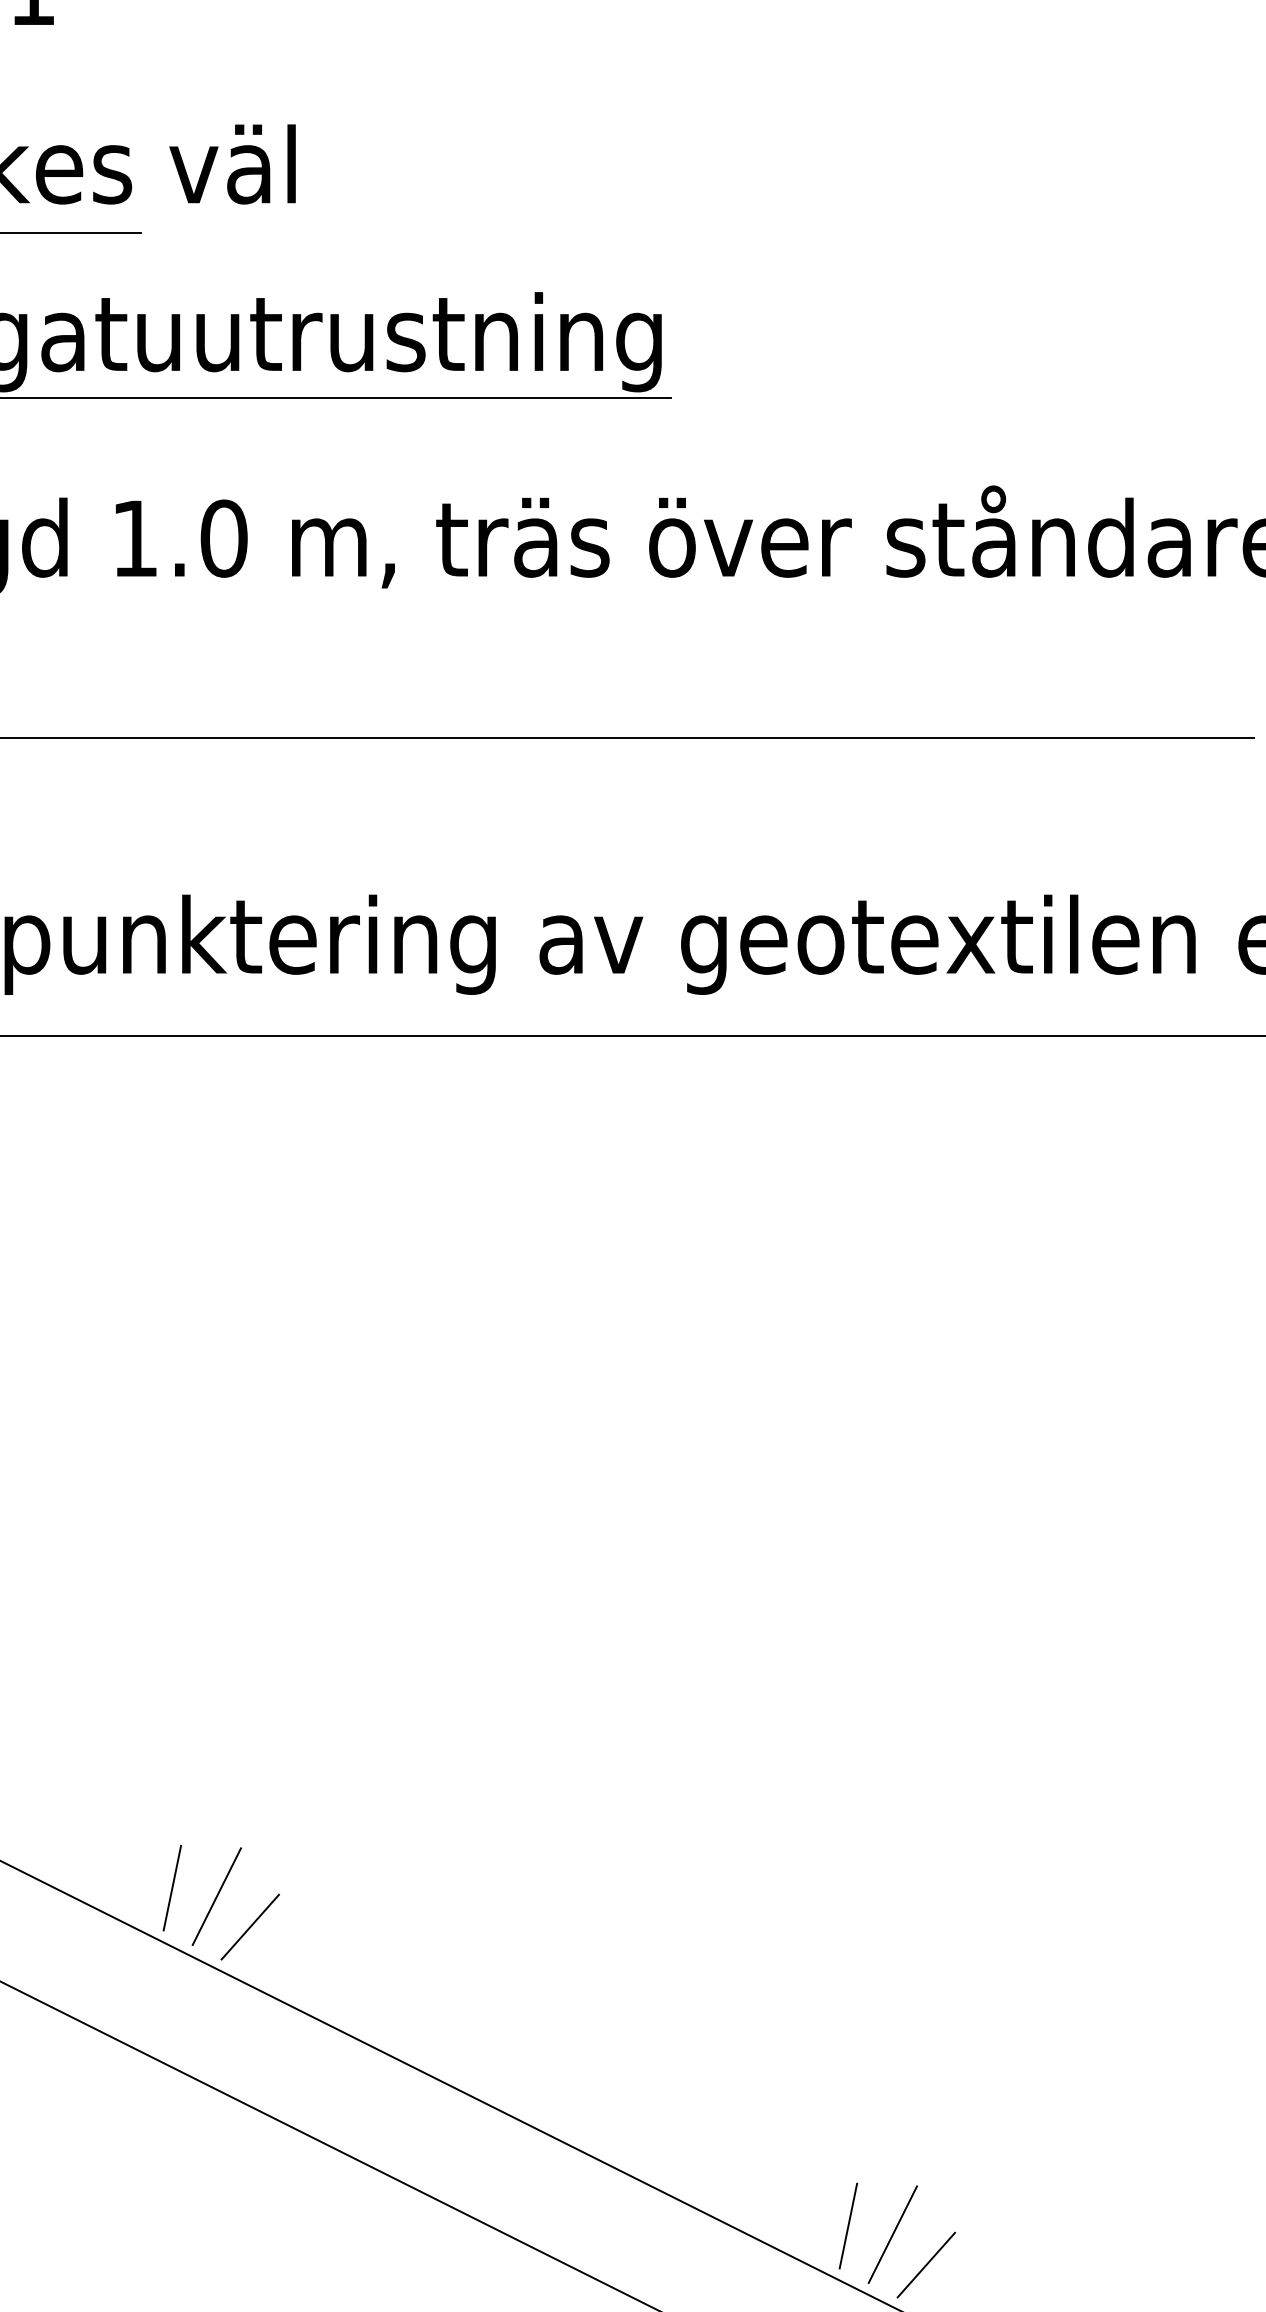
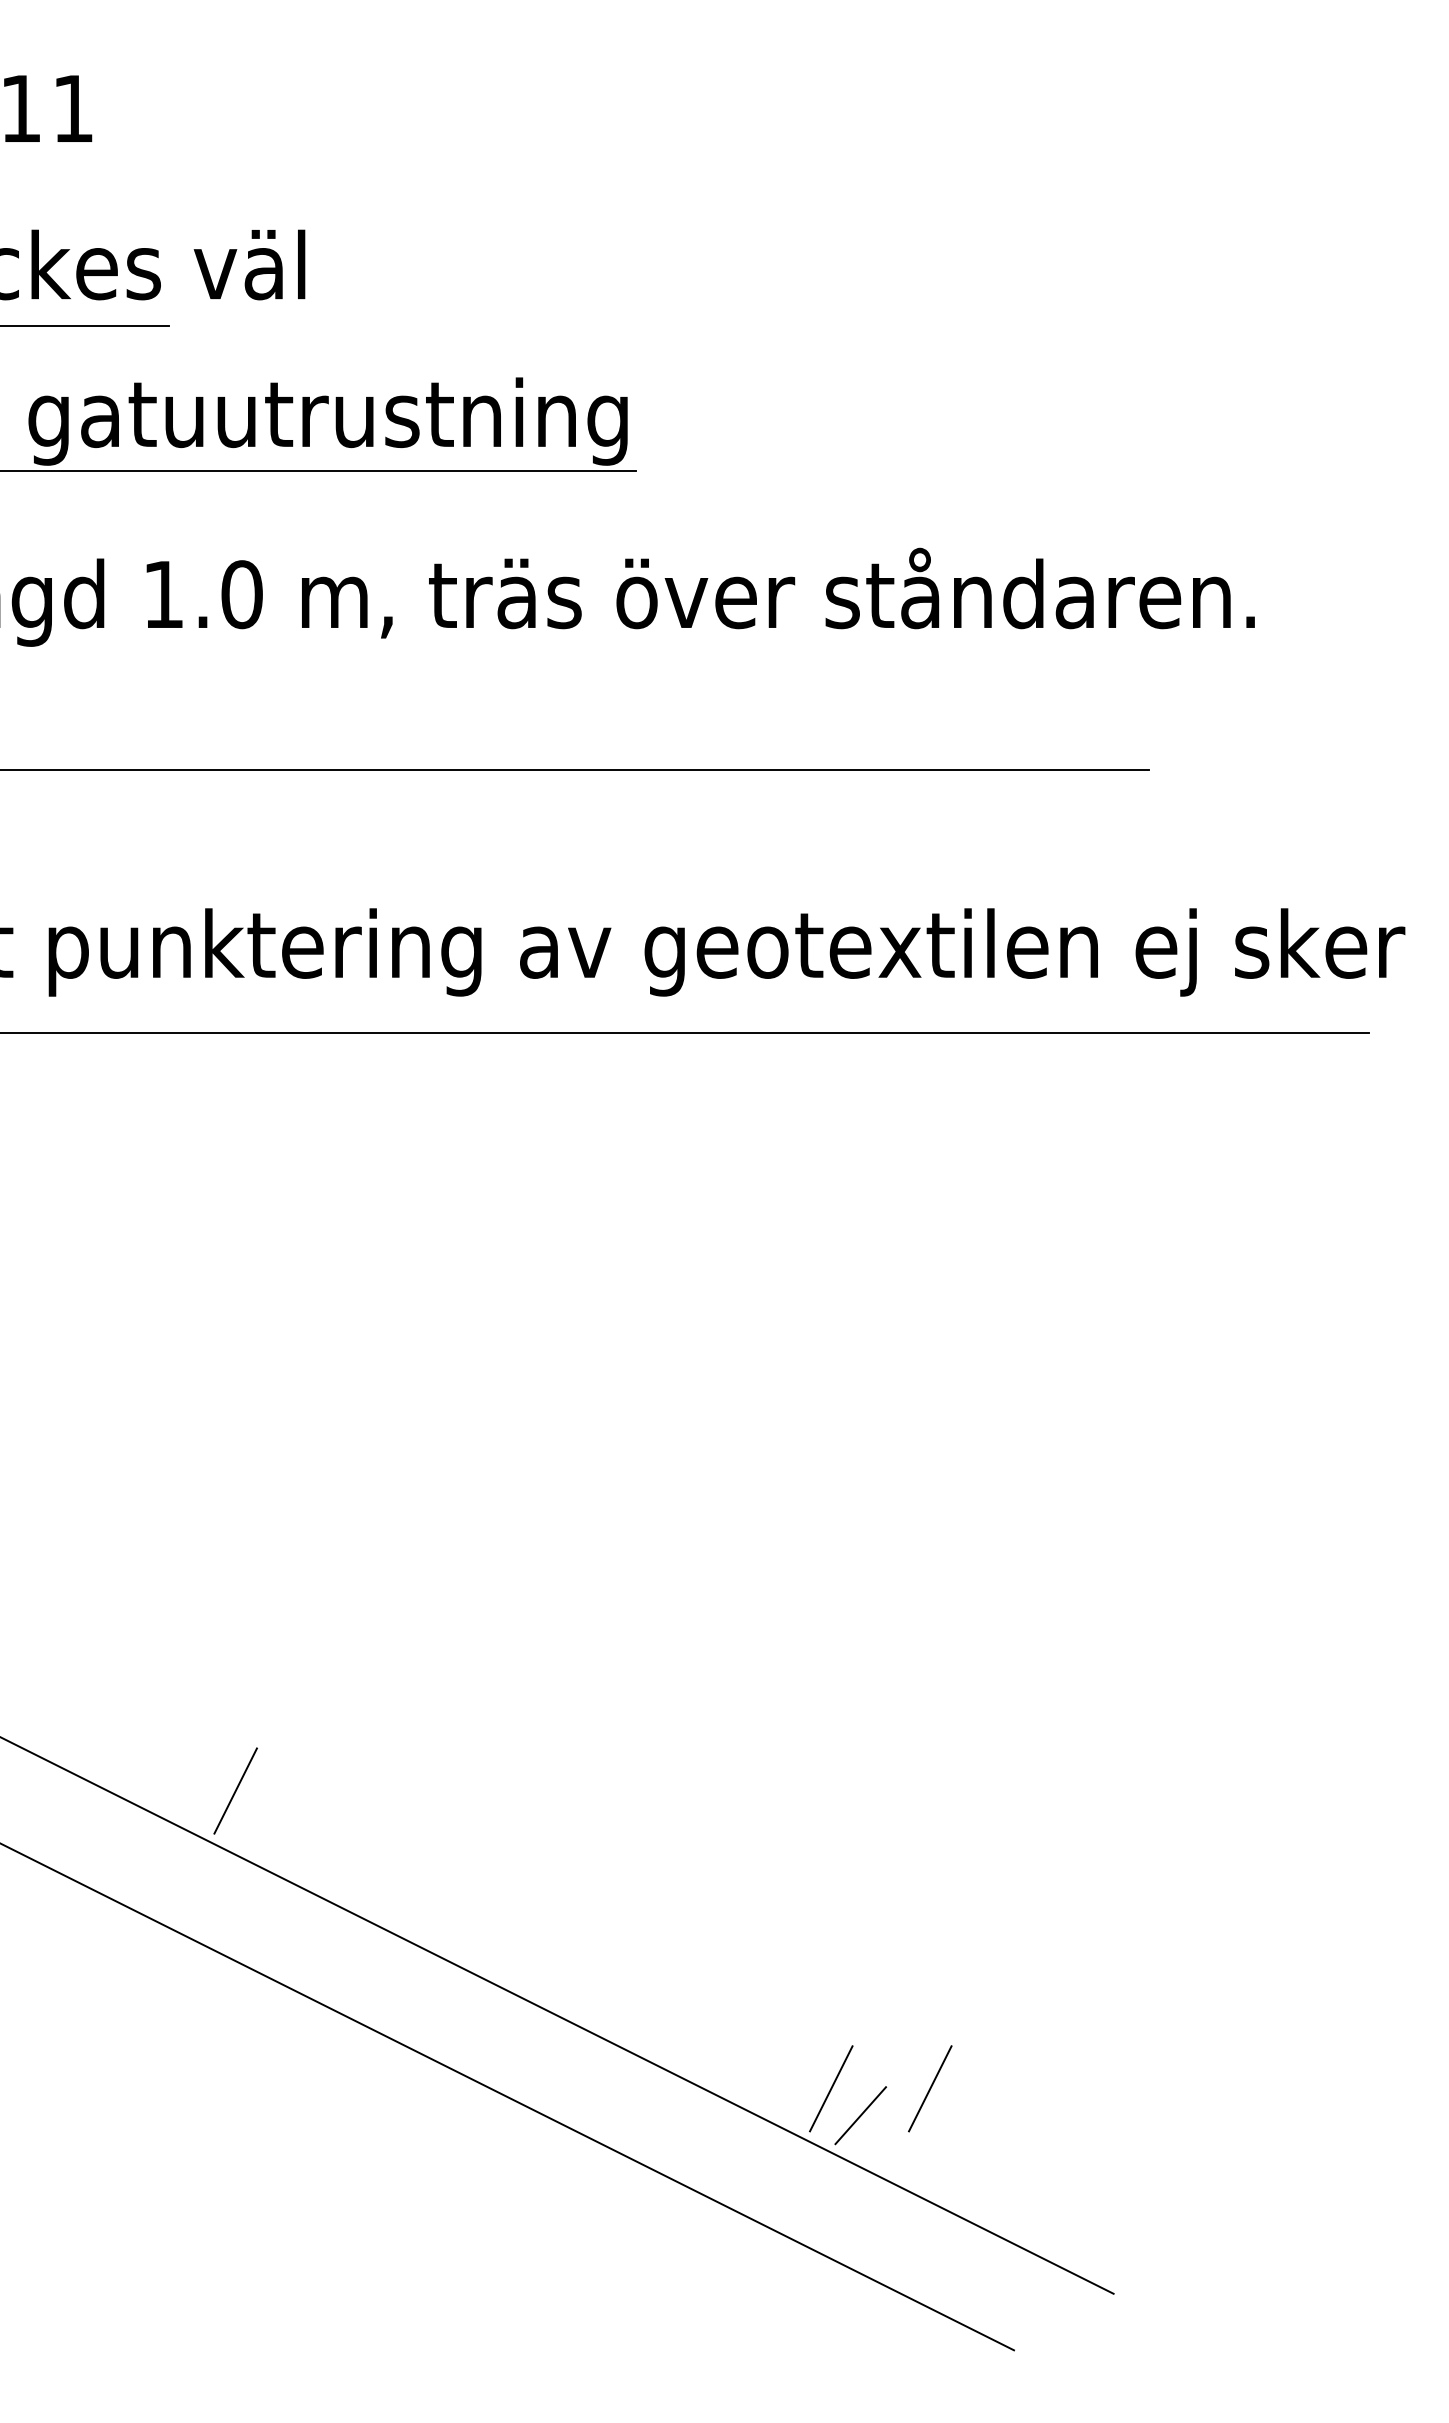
line: (172, 1888) -> (196, 1783), removed
line: (249, 1926) -> (264, 1817), removed
line: (847, 2226) -> (791, 2081), removed
line: (1005, 2234) -> (930, 2088), added

